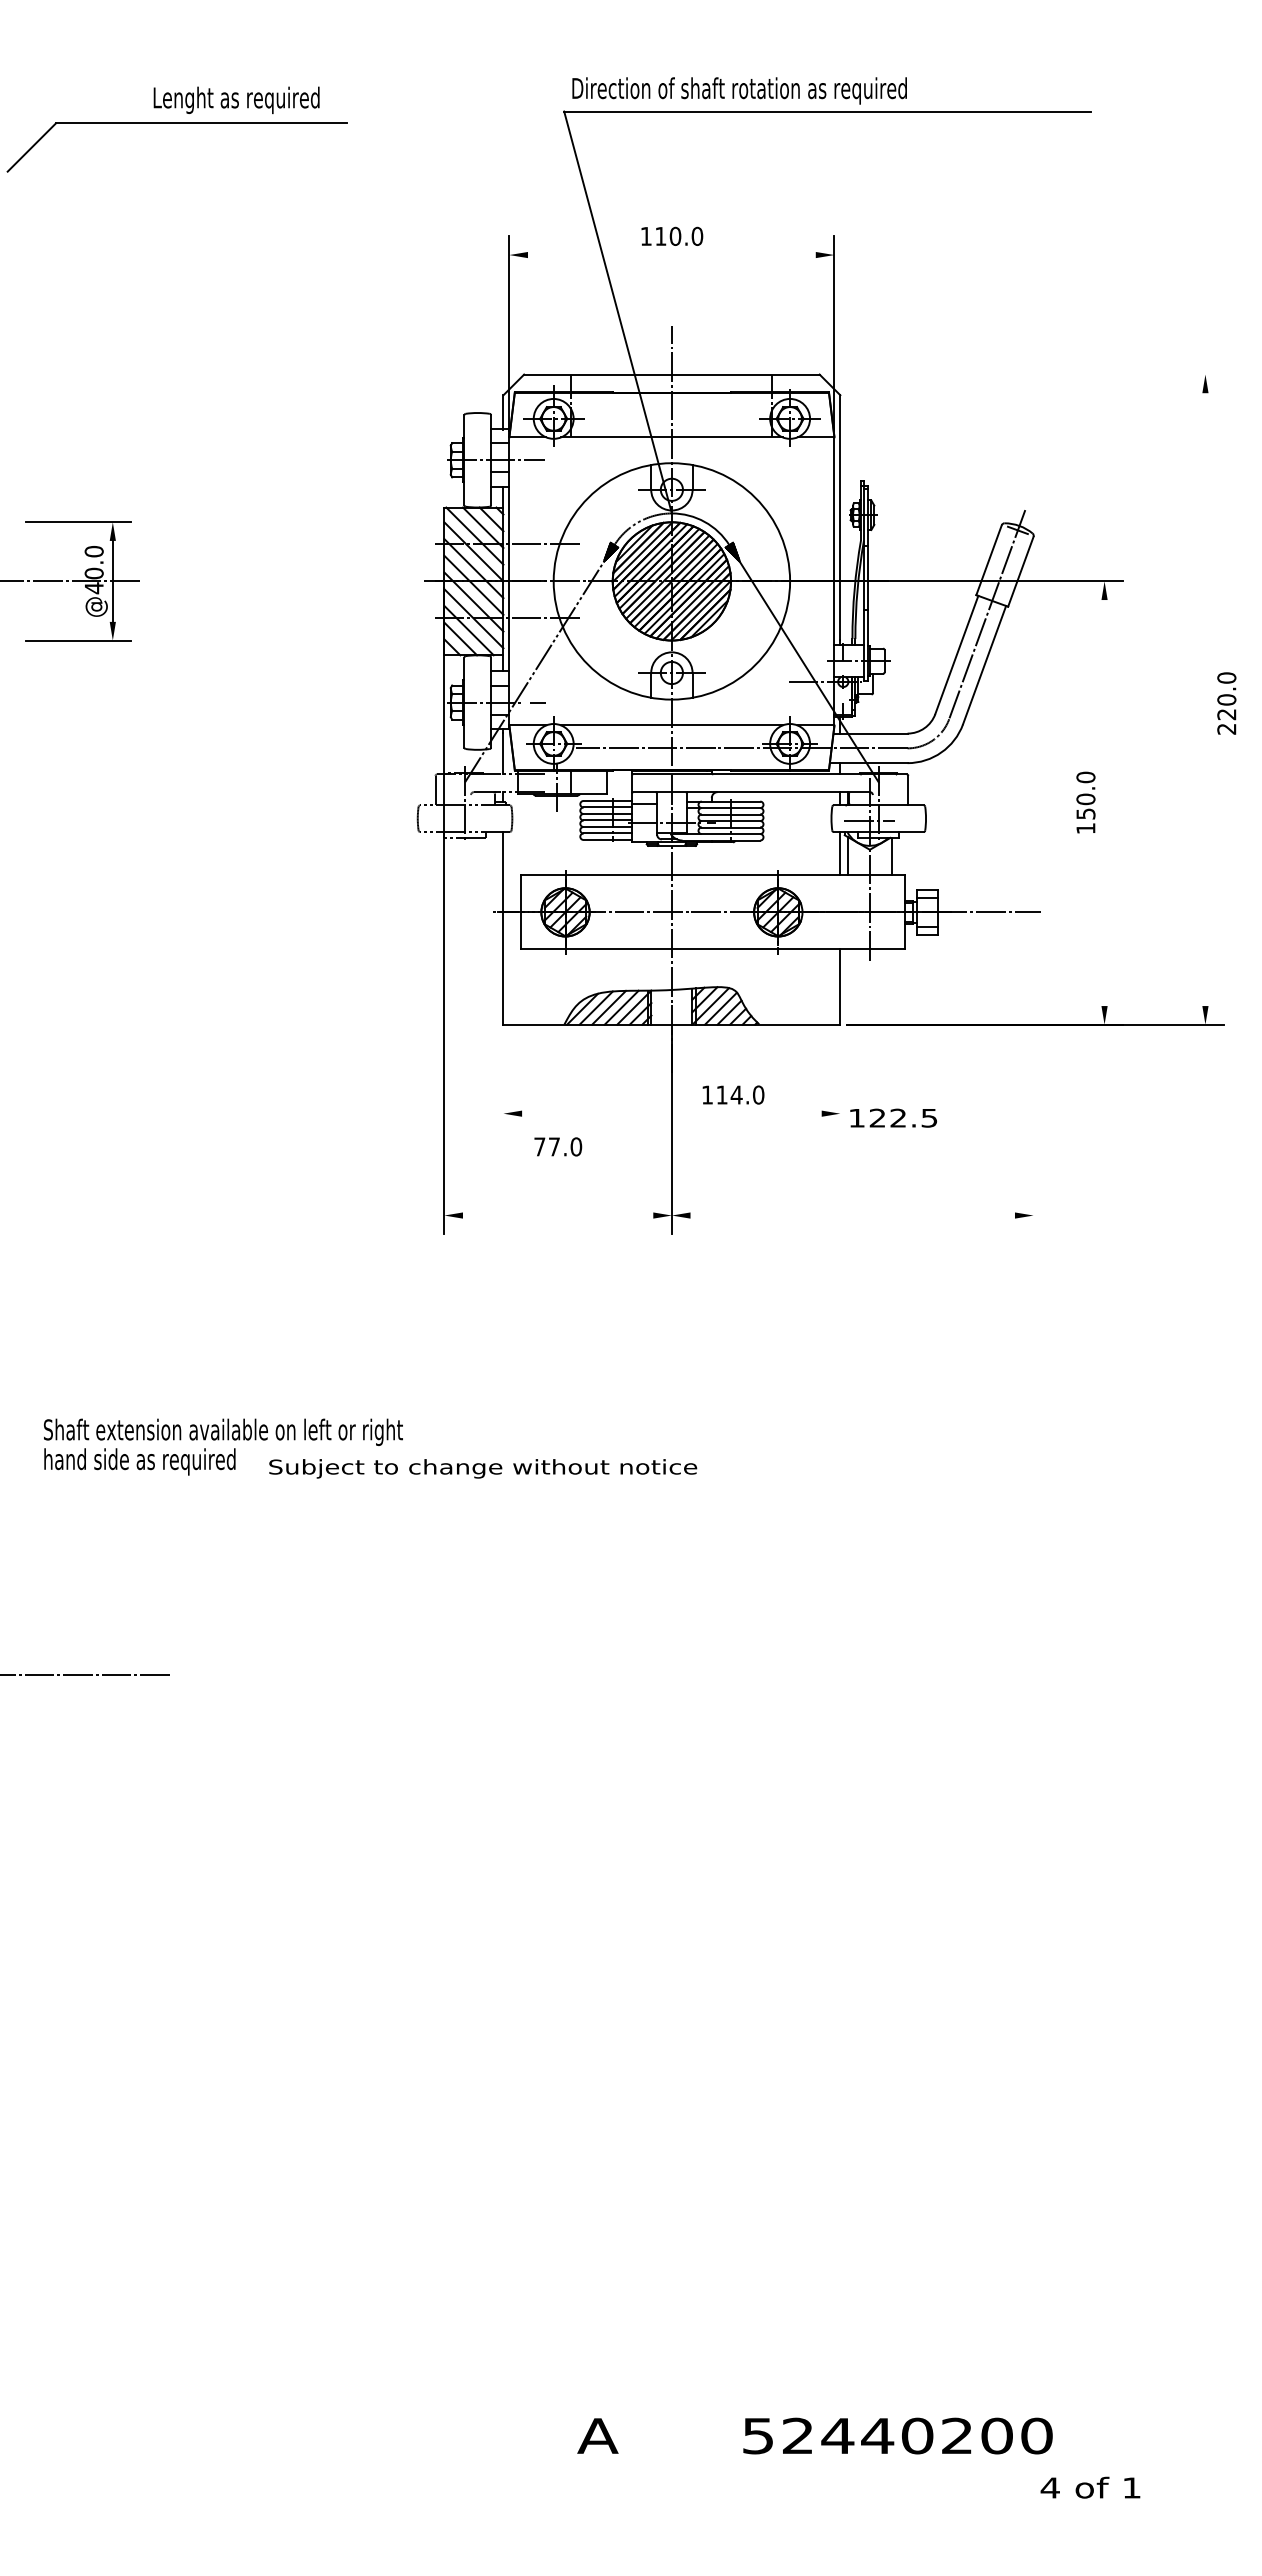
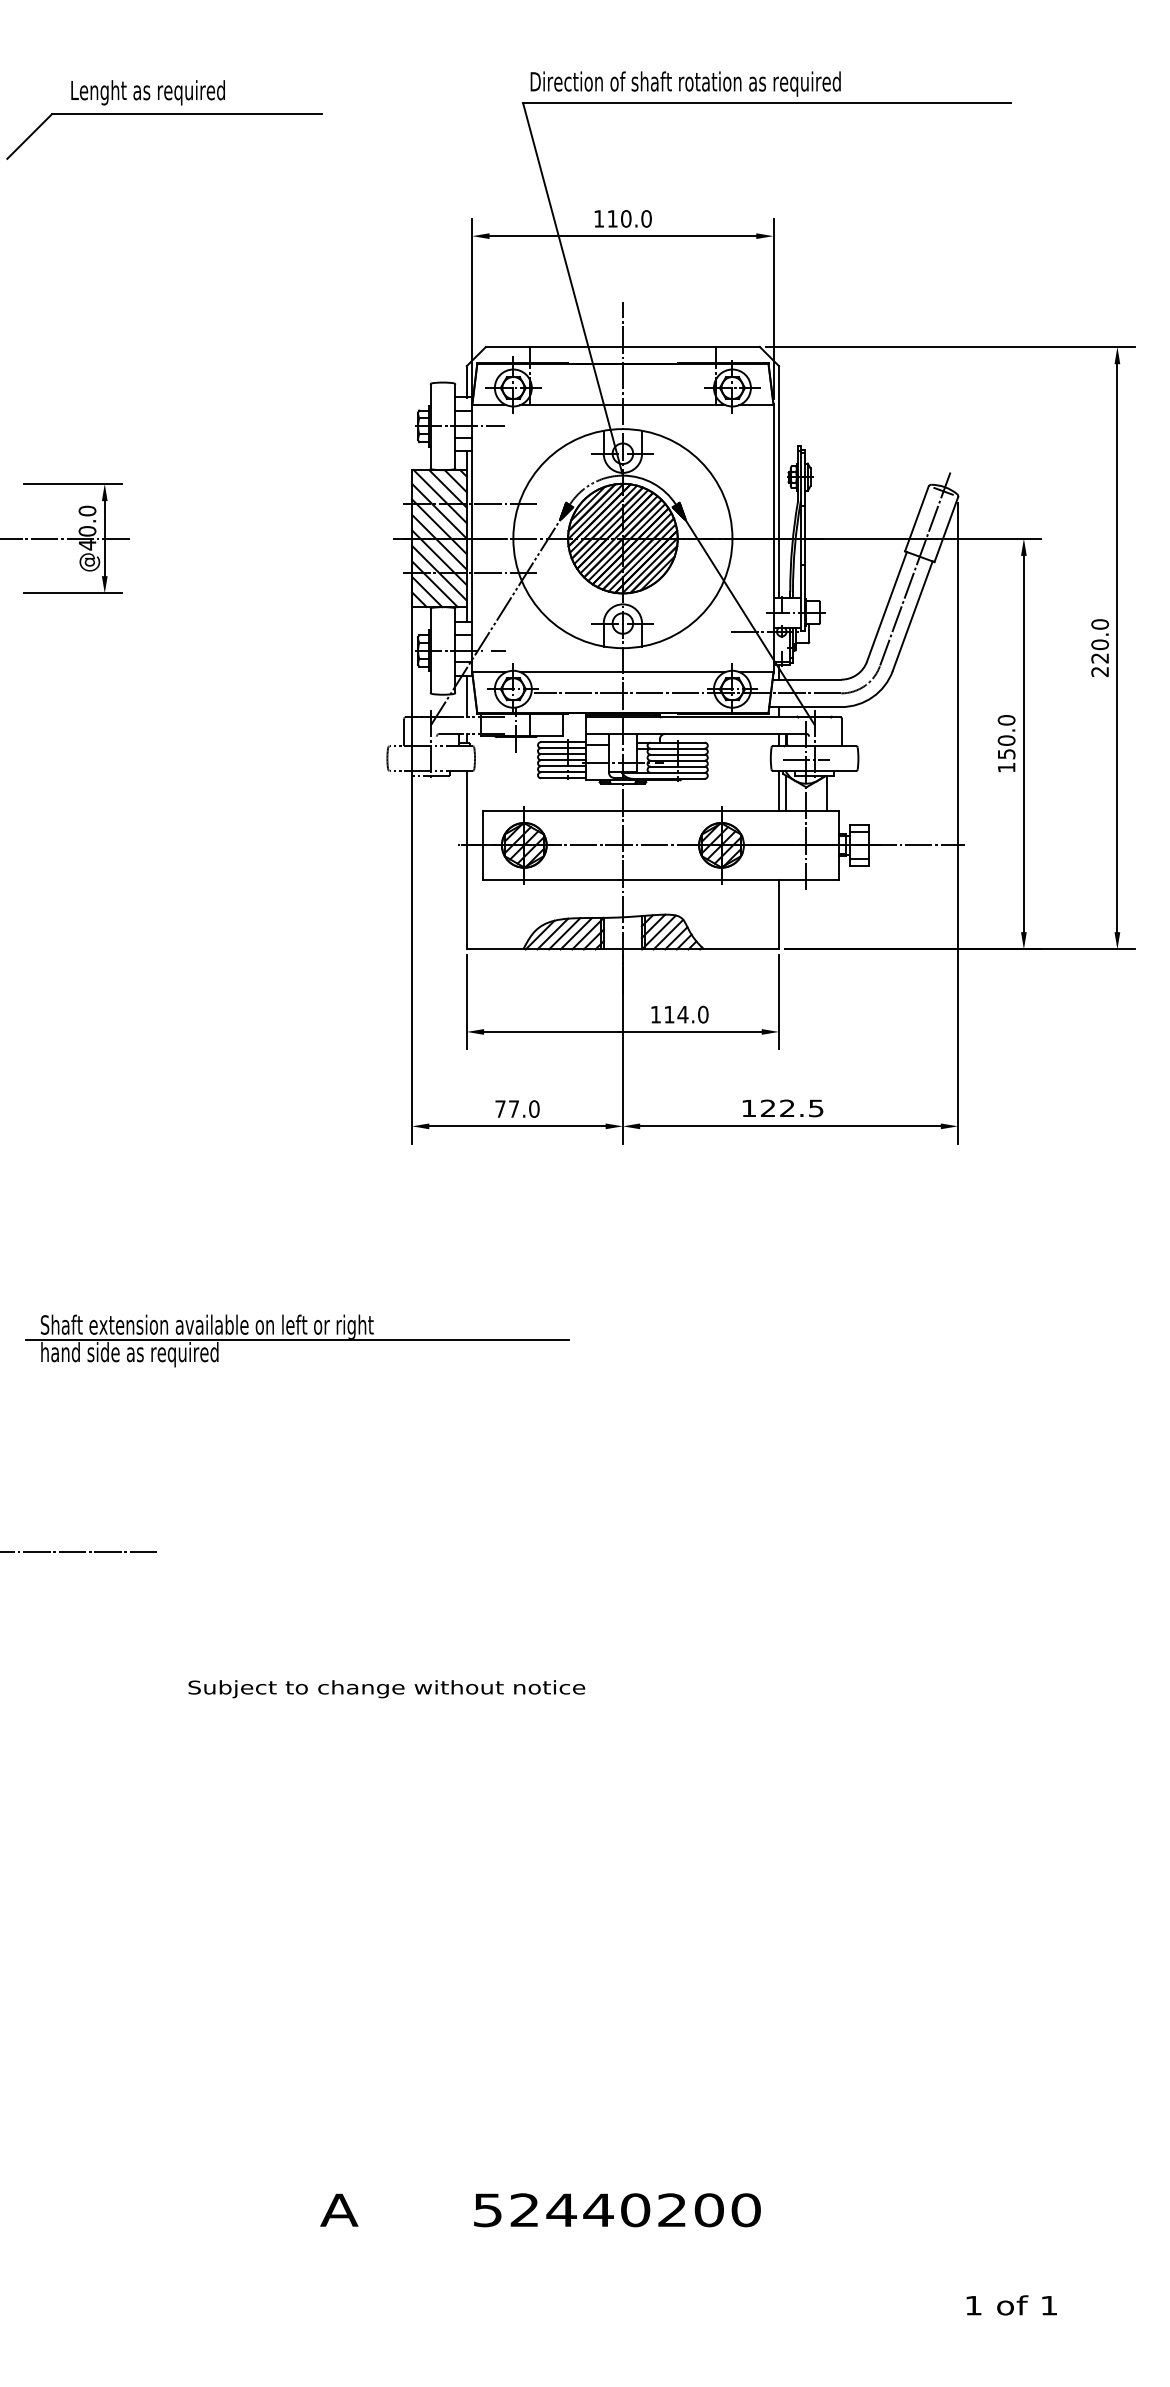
text: (236, 100) -> (148, 92), moved
line: (671, 255) -> (622, 236), added
line: (1025, 374) -> (950, 346), added
line: (1205, 699) -> (1117, 648), added
text: (1226, 703) -> (1099, 648), moved
line: (1104, 803) -> (1023, 744), added
line: (1033, 888) -> (958, 823), added
line: (503, 1081) -> (466, 1002), added
line: (840, 1081) -> (779, 1002), added
line: (671, 1113) -> (622, 1031), added
text: (893, 1117) -> (782, 1107), moved
text: (558, 1146) -> (517, 1108), moved
line: (557, 1215) -> (516, 1126), added
line: (852, 1215) -> (790, 1126), added
line: (320, 1445) -> (297, 1339), added
text: (483, 1468) -> (387, 1688), moved
text: (814, 2435) -> (540, 2209), moved
text: (1049, 2487) -> (972, 2305), 4 -> 1

